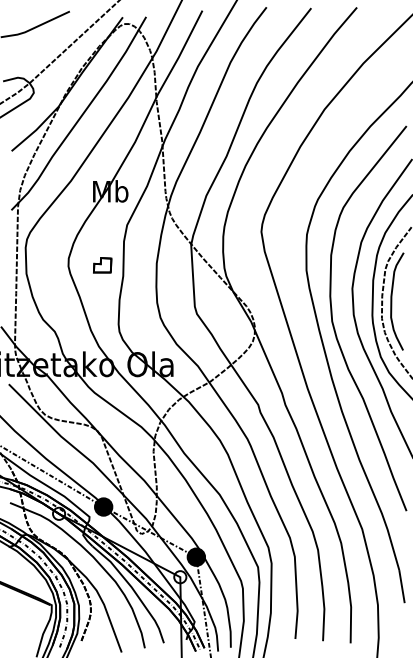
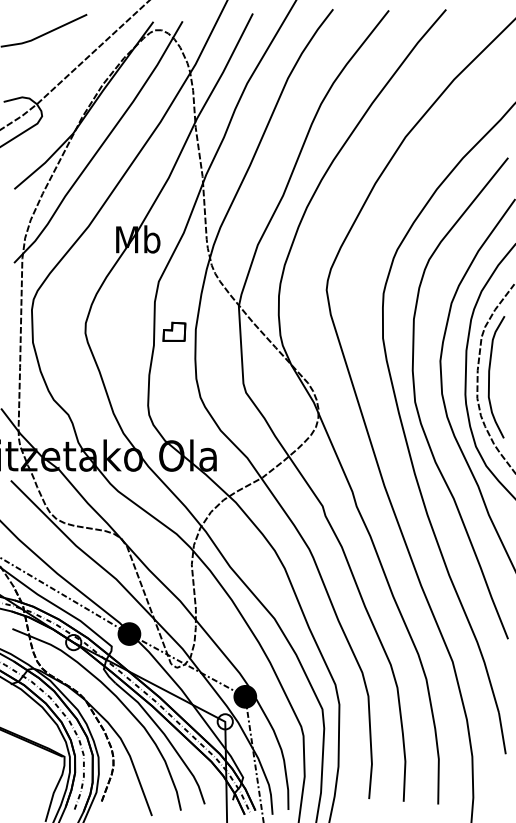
part: (102, 265) -> (174, 332), moved

